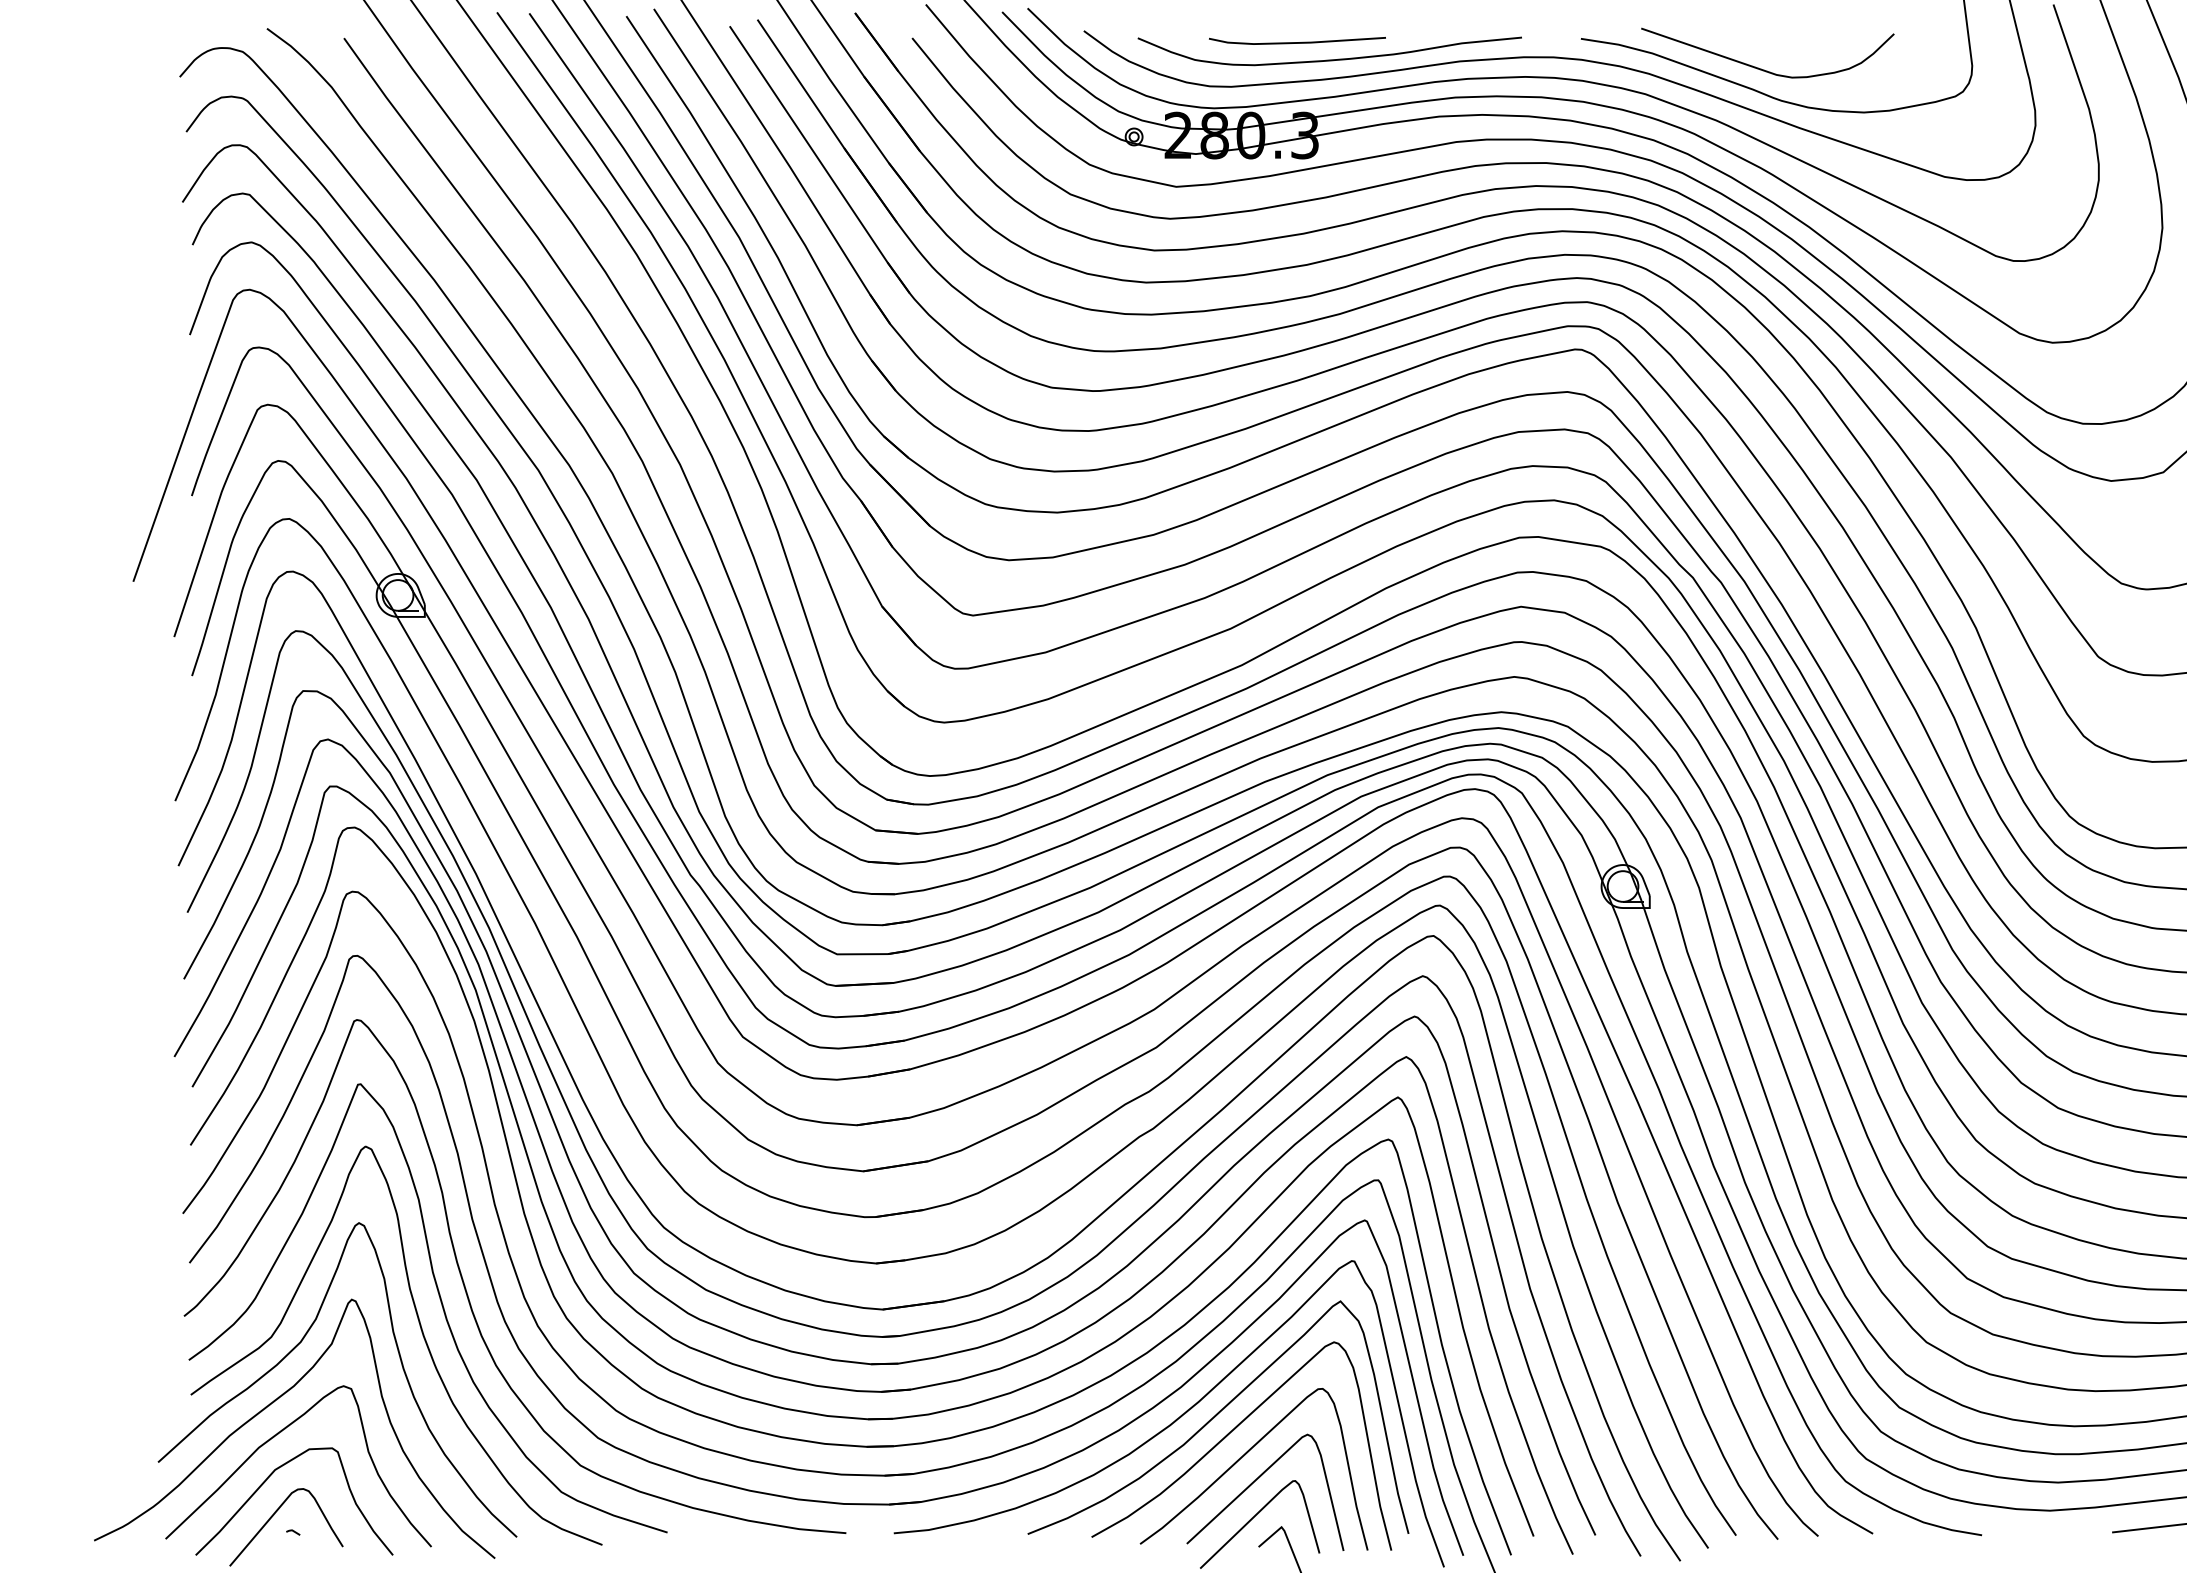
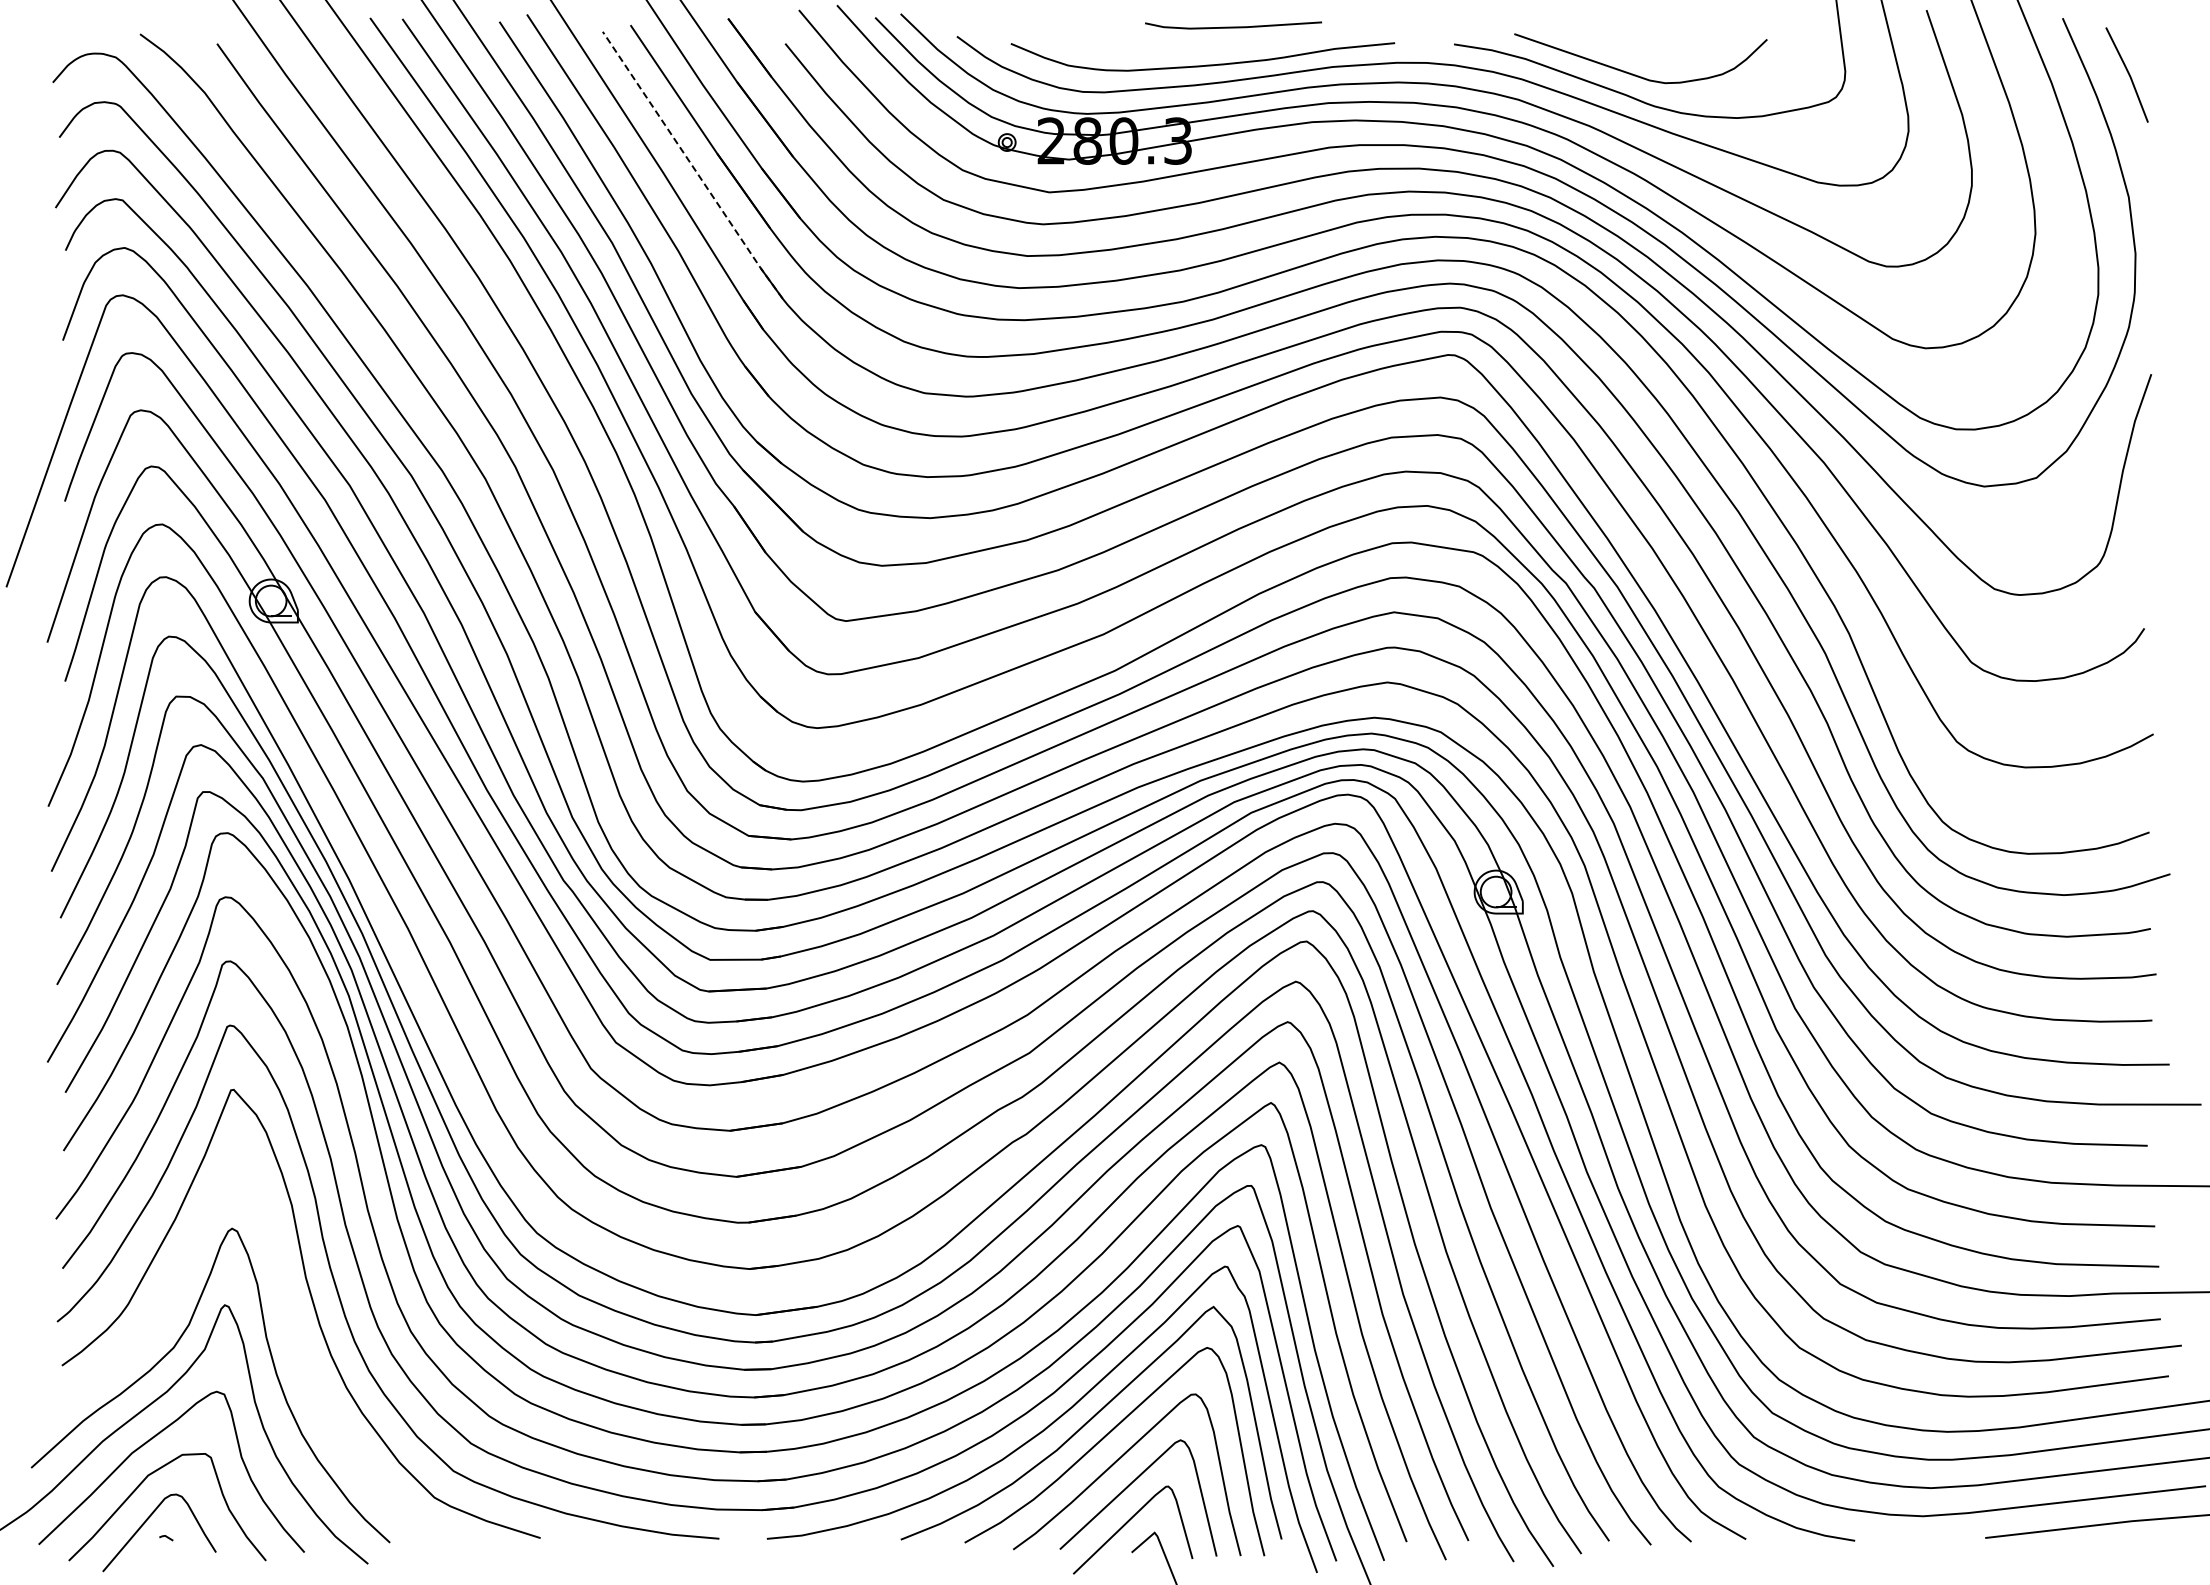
line: (1297, 41) -> (1233, 26), moved
line: (819, 160) -> (692, 166), solid -> dashed
curve: (422, 1335) -> (295, 1341), removed

